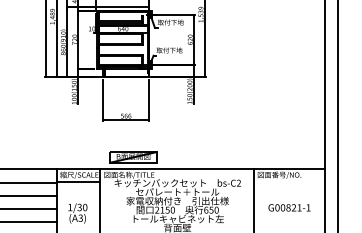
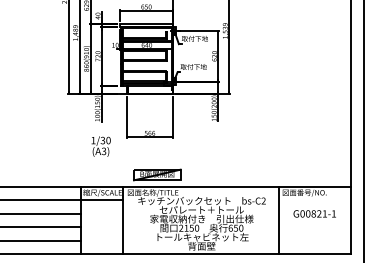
text: (289, 207) -> (314, 213), moved
text: (77, 213) -> (100, 146), moved

